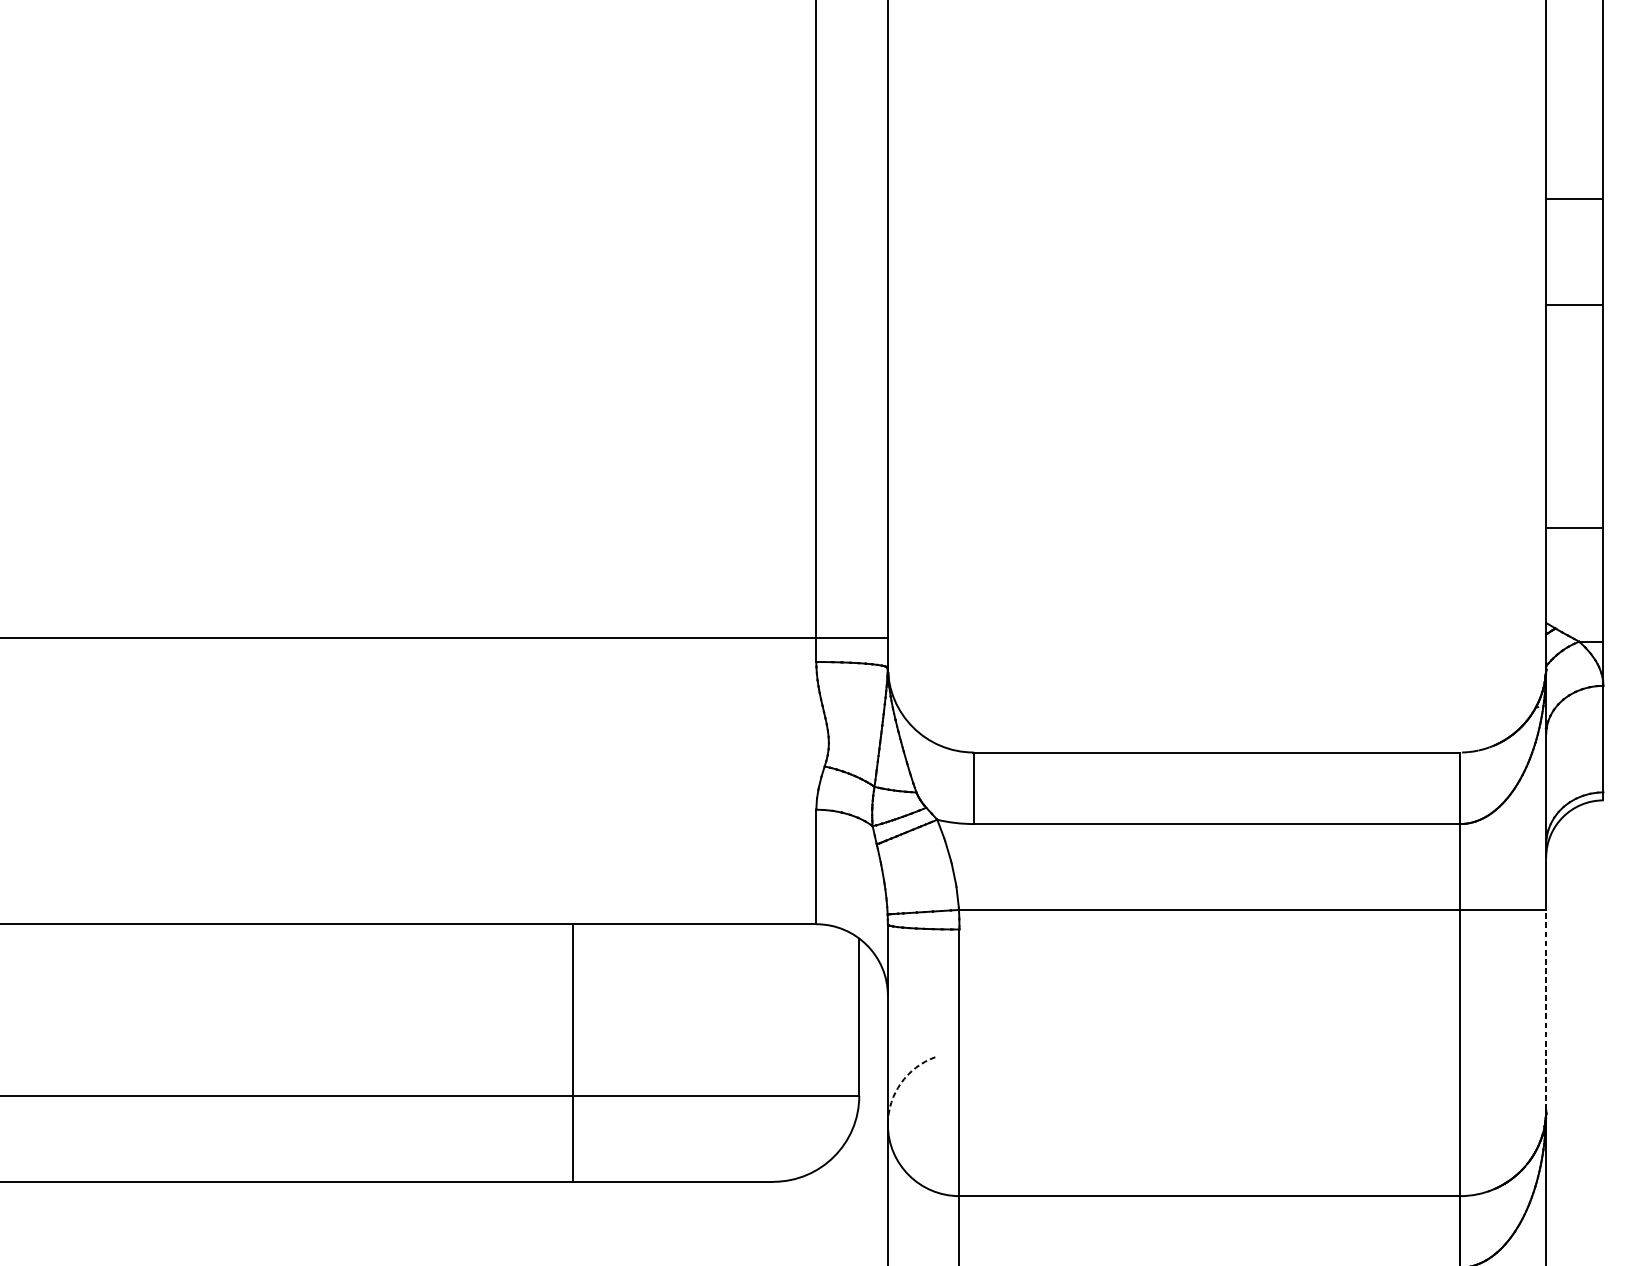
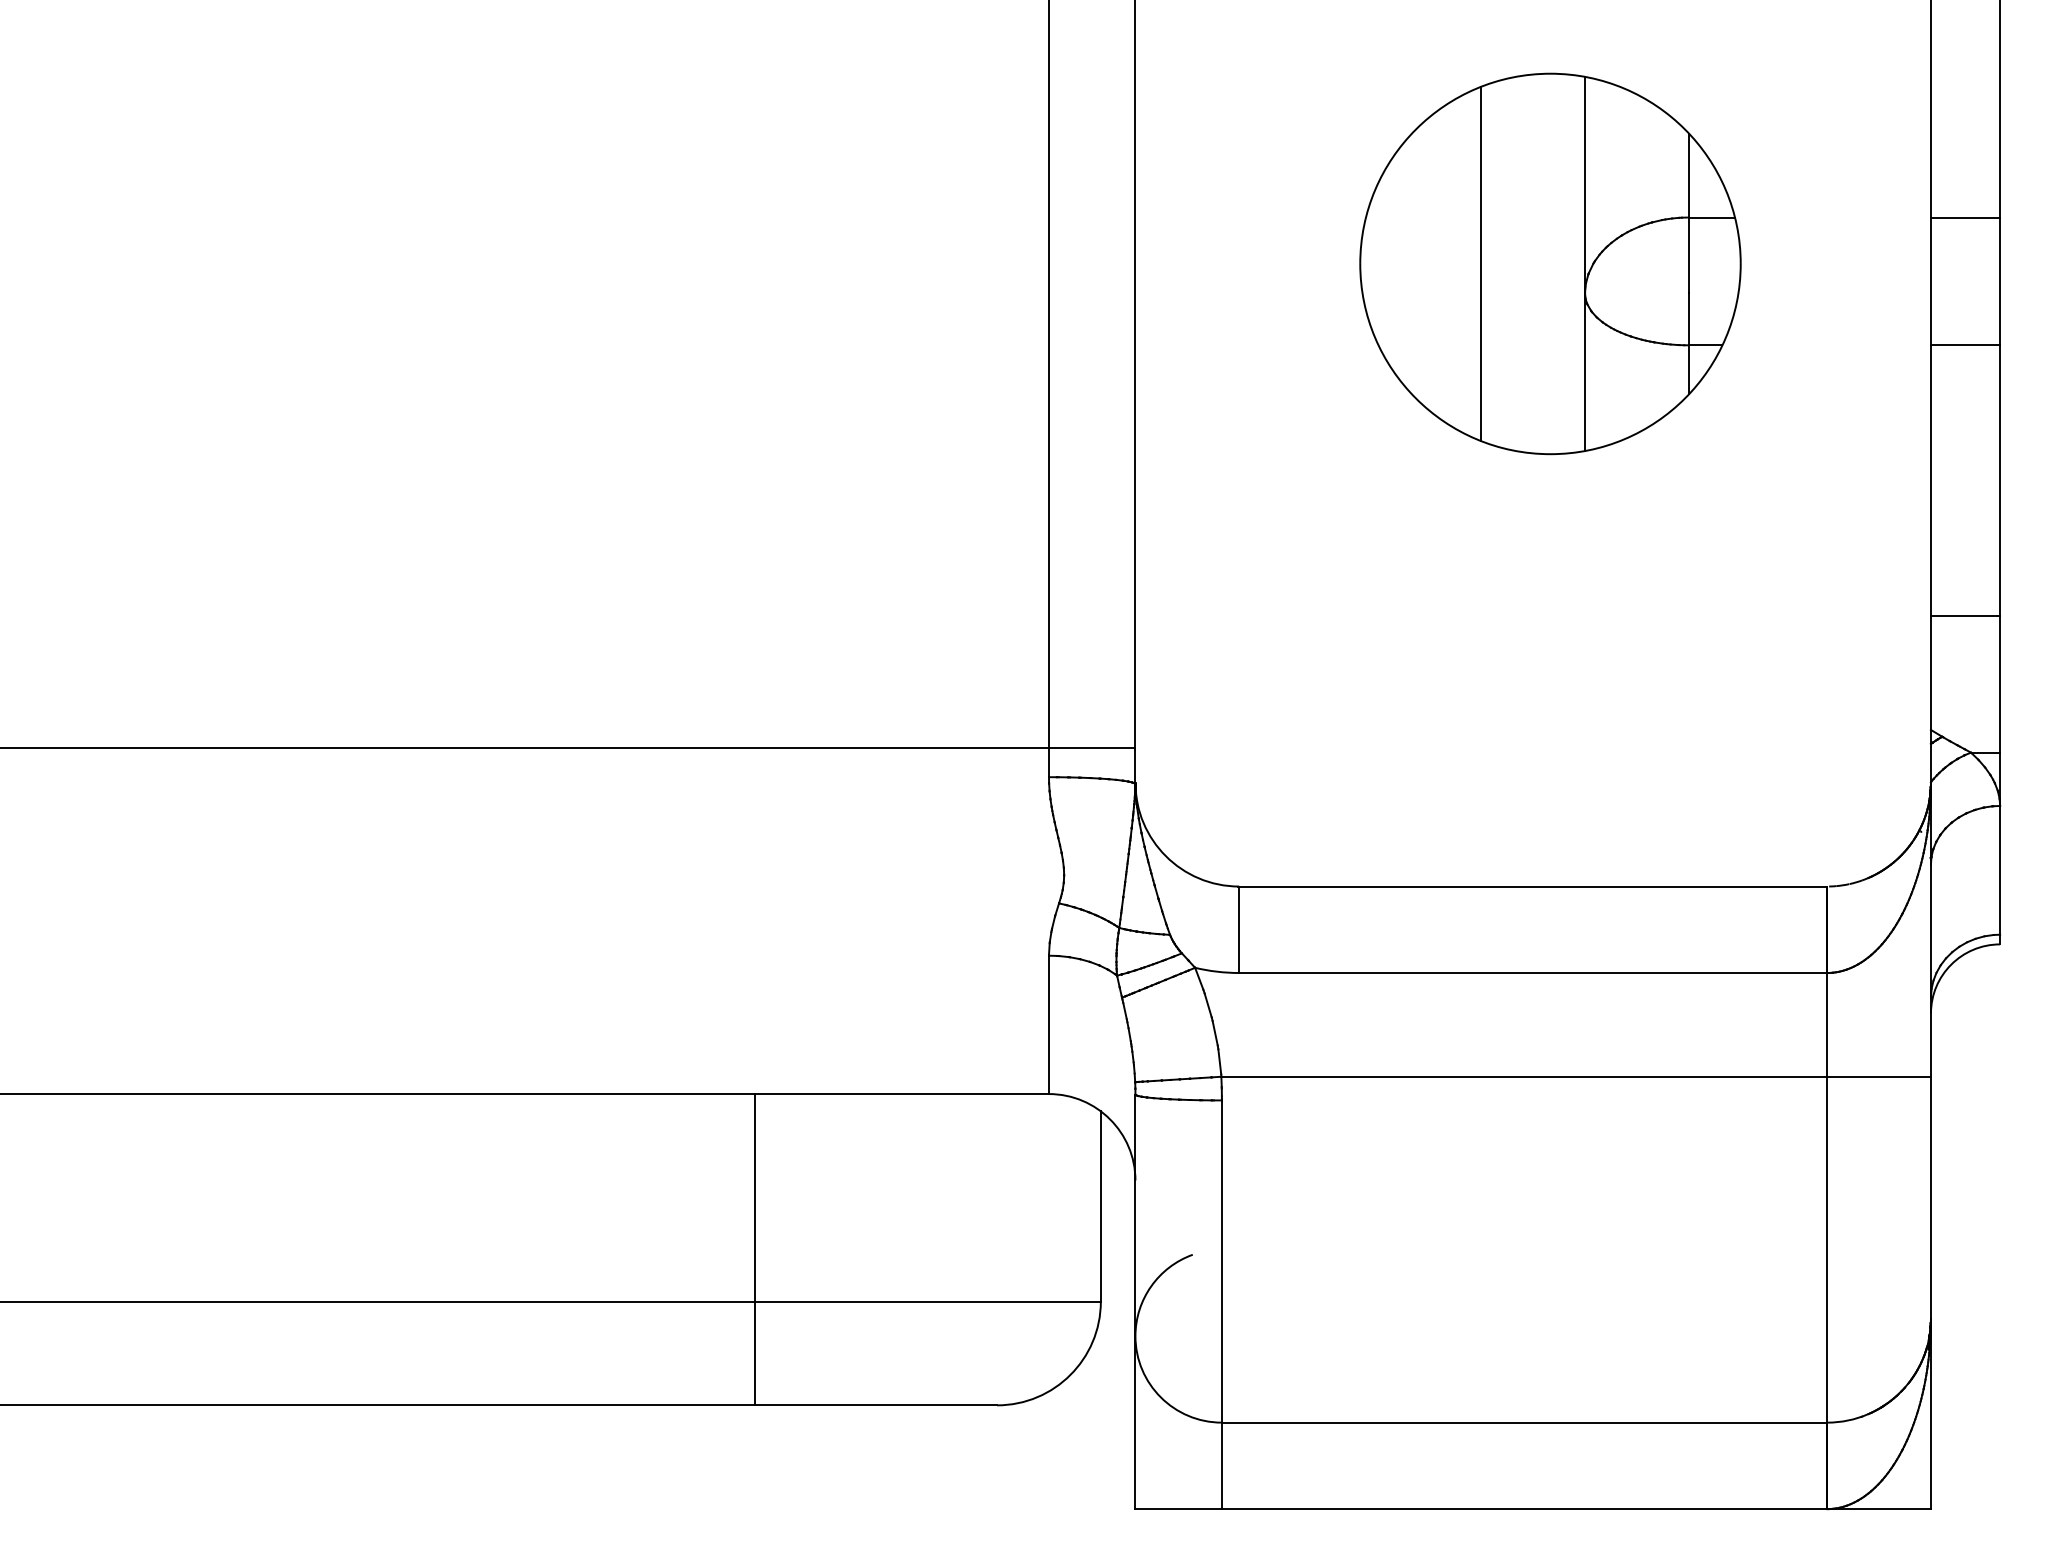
part: (1231, 236) -> (1550, 263), added
line: (1545, 1009) -> (1930, 1197), dashed -> solid
arc: (901, 1083) -> (1151, 1286), dashed -> solid

